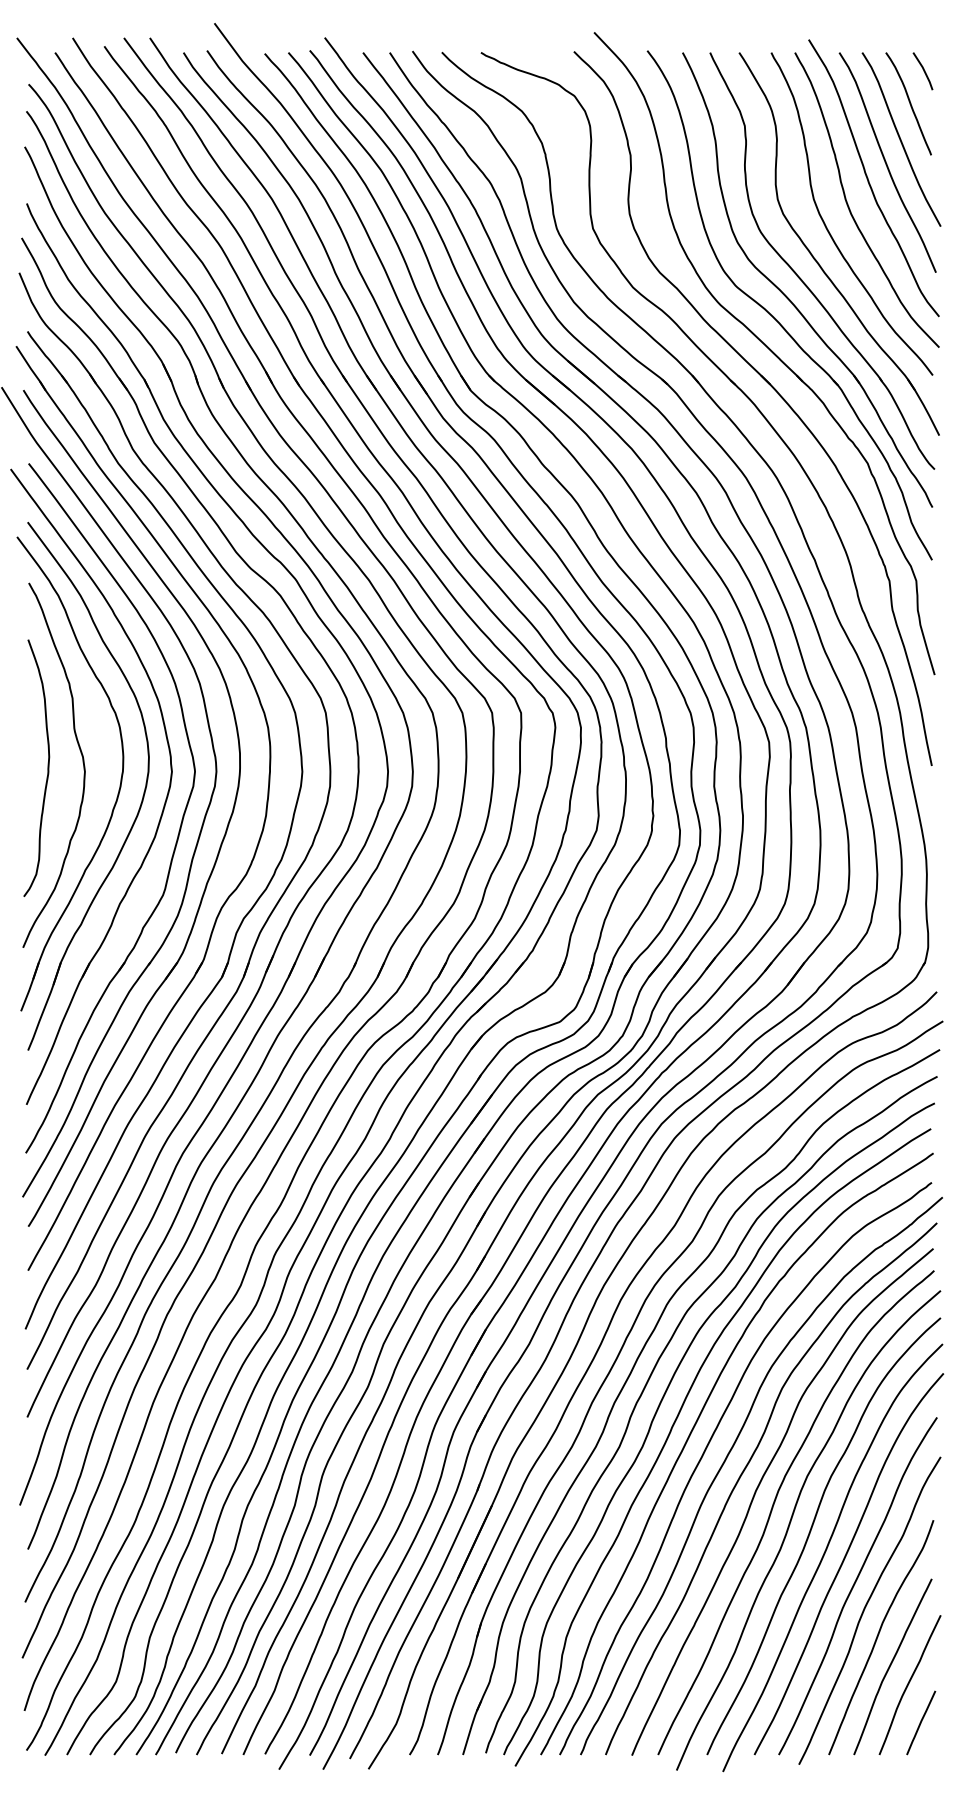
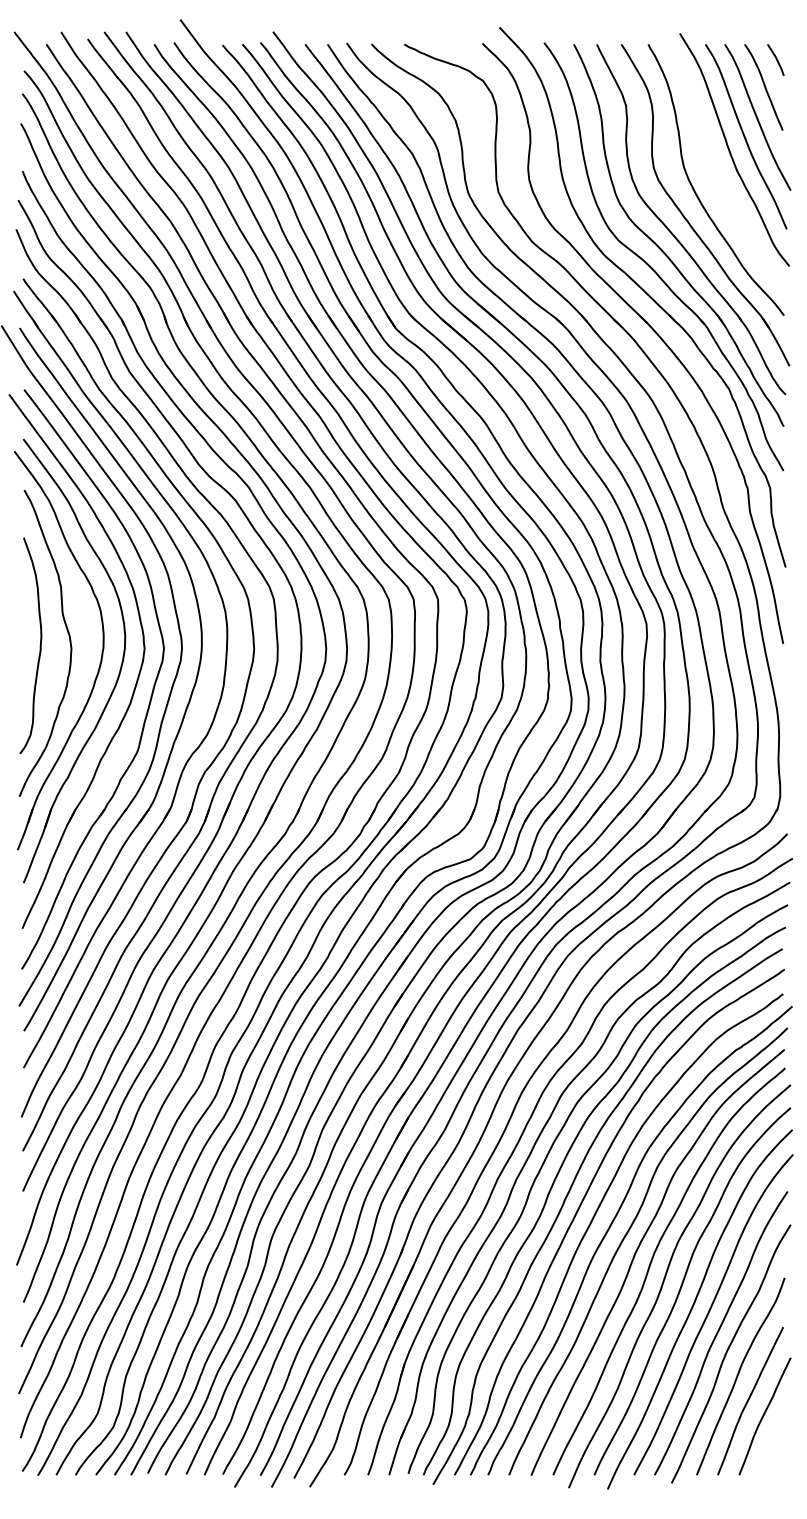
curve: (849, 206) -> (714, 173), removed
line: (921, 1722) -> (774, 1447), removed

